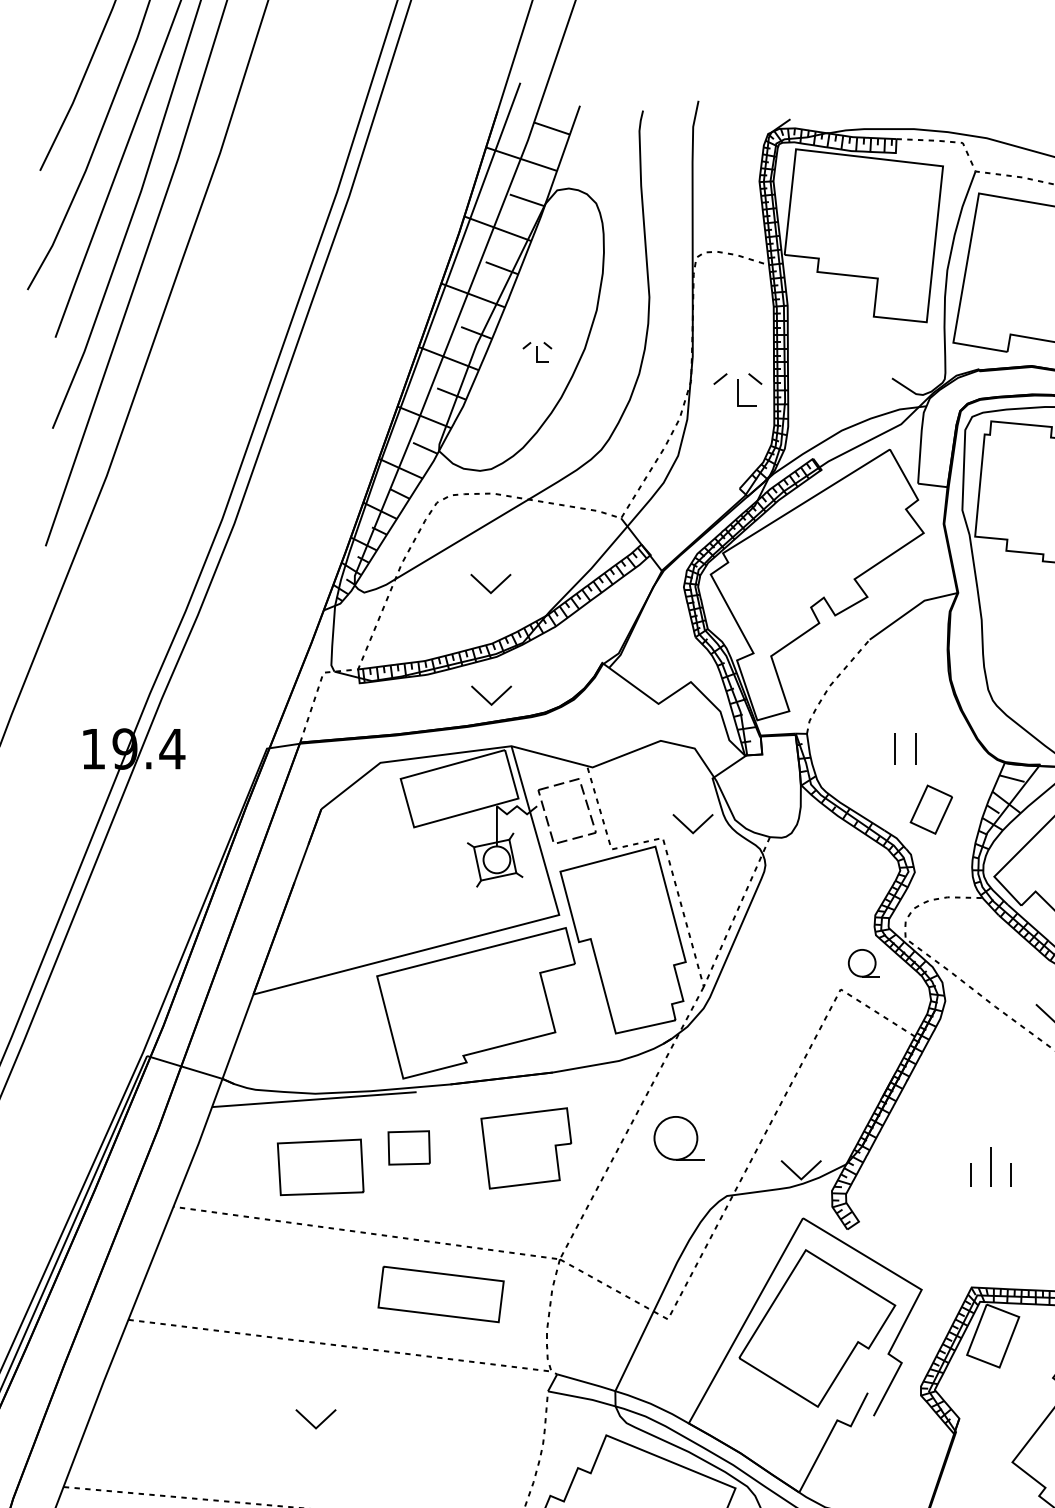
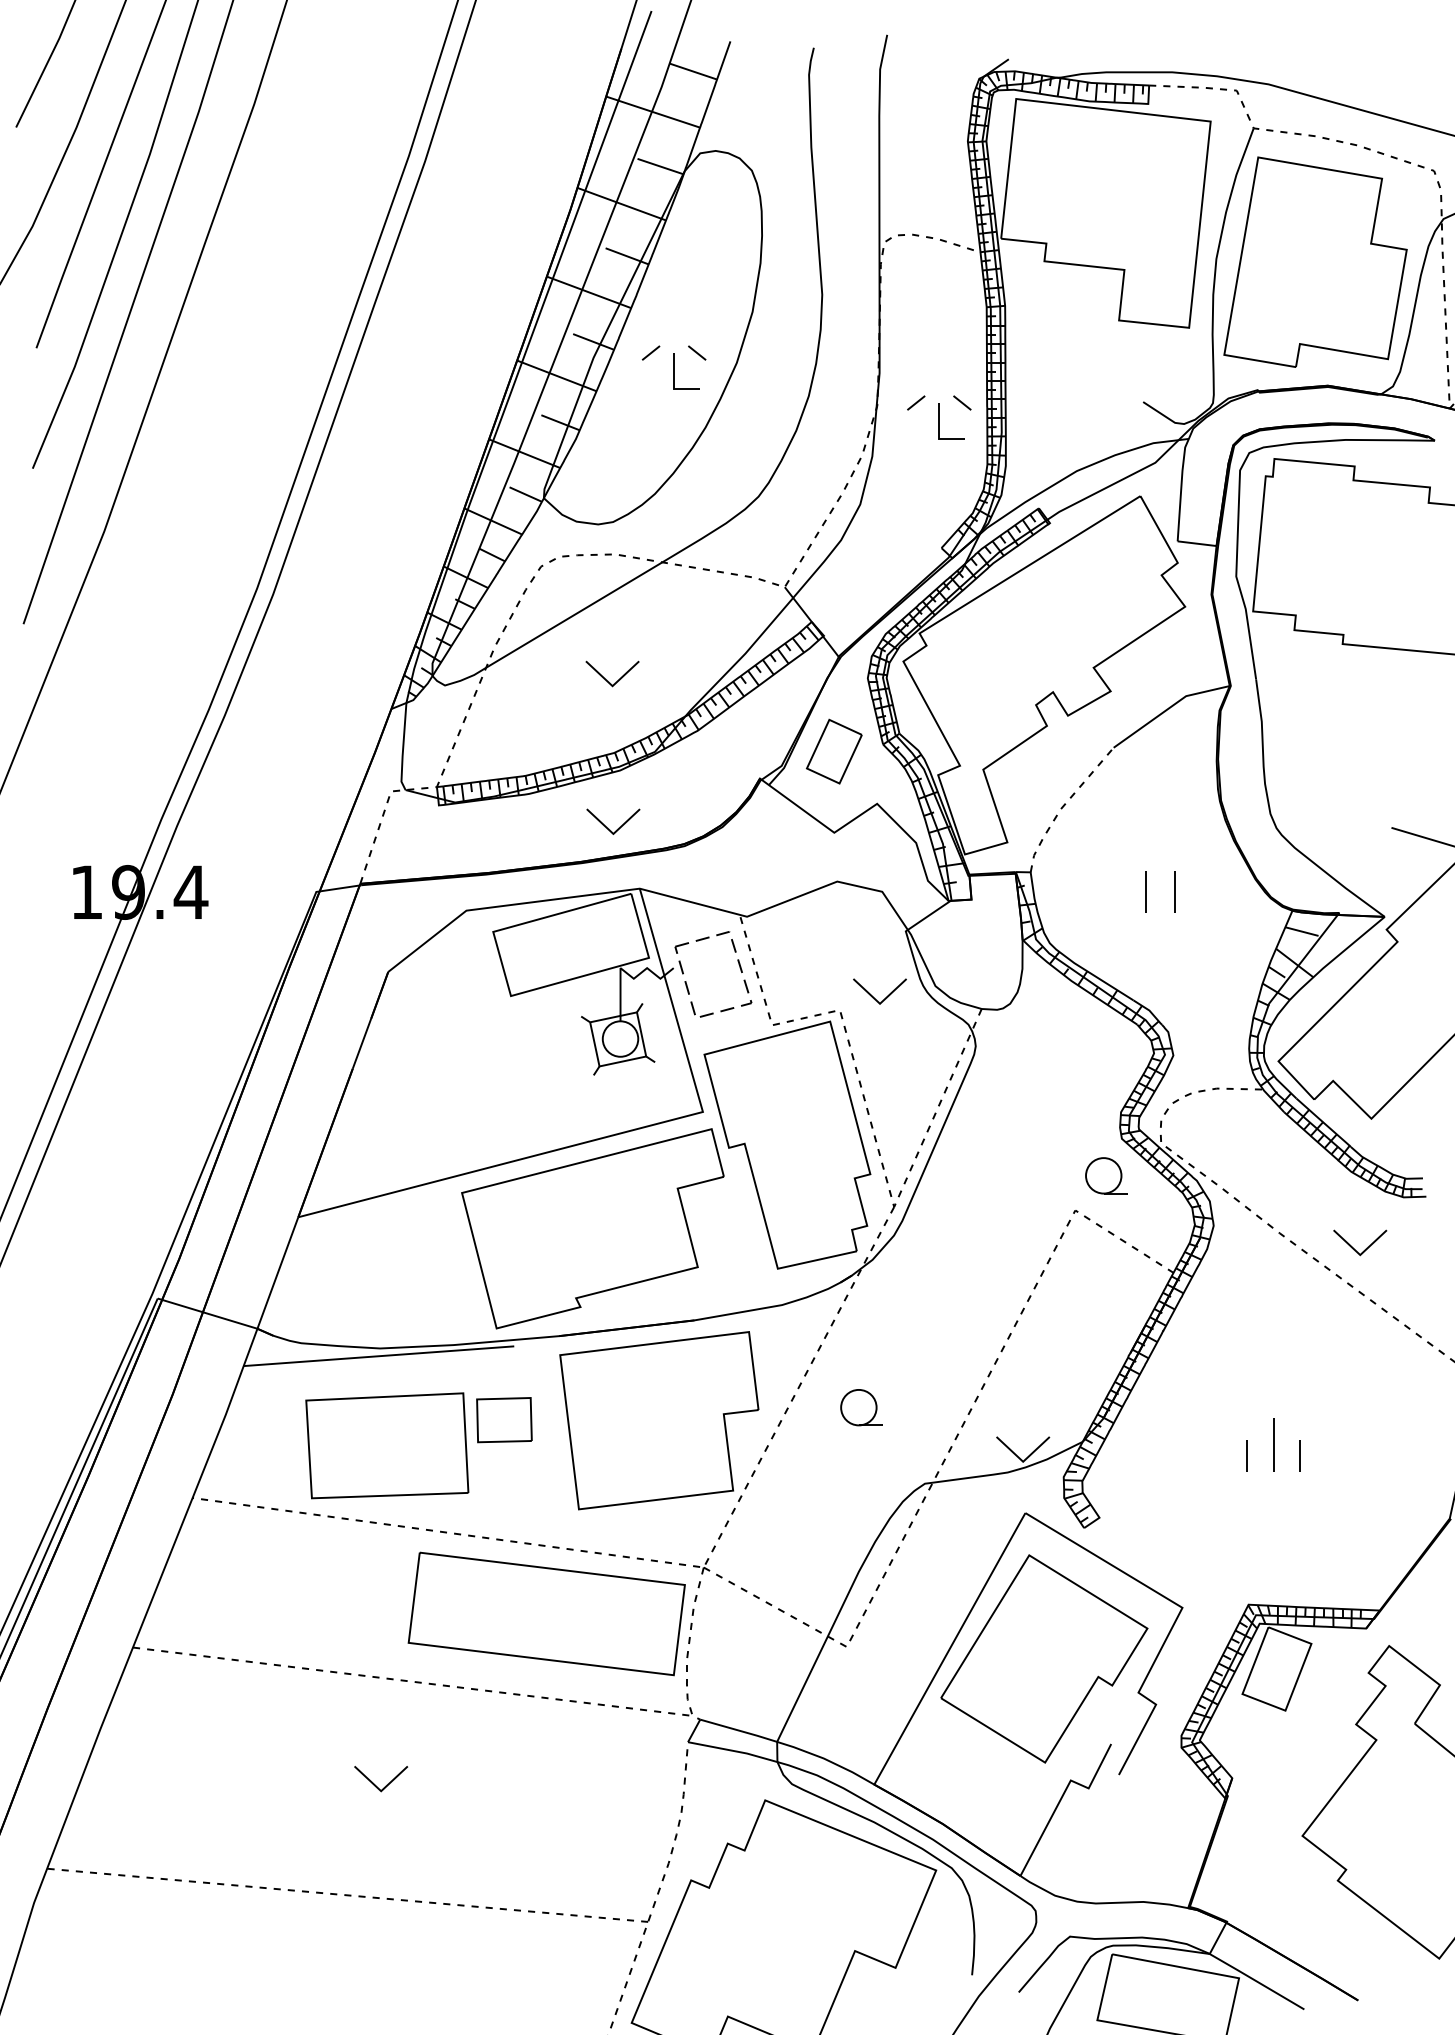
part: (536, 352) -> (673, 367), size x1.67
part: (930, 809) -> (833, 751), moved
part: (679, 1138) -> (861, 1407), size x0.62
part: (526, 1148) -> (659, 1420), size x1.67
part: (320, 1167) -> (387, 1445), size x1.43
part: (440, 1294) -> (546, 1613), size x1.67

